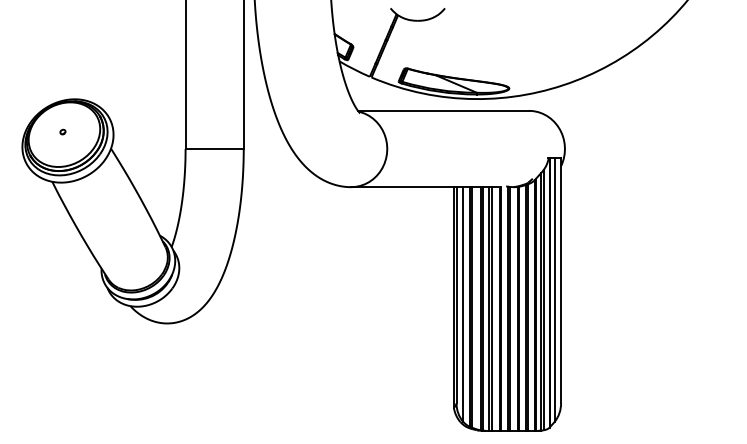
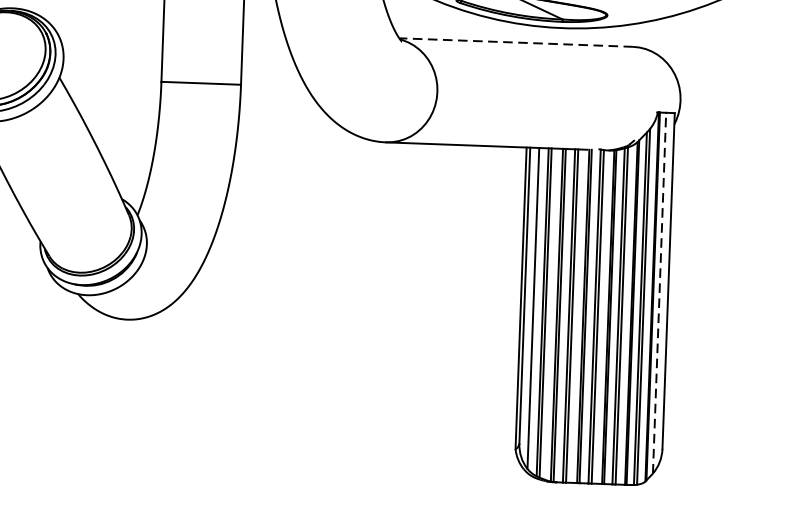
line: (442, 110) -> (514, 42), solid -> dashed
line: (554, 289) -> (659, 292), solid -> dashed

